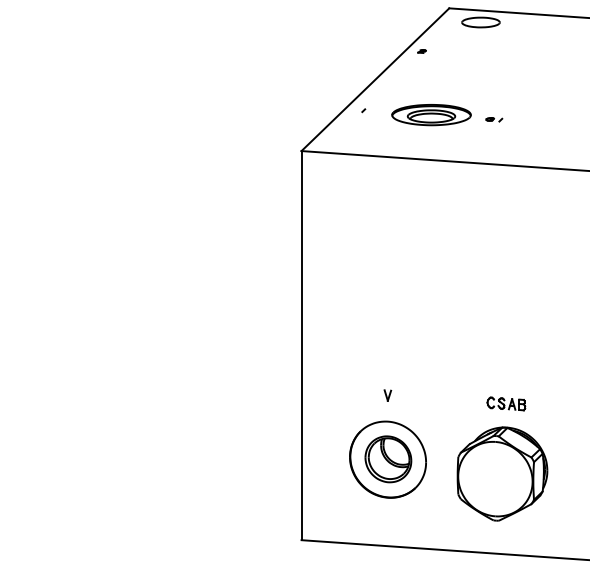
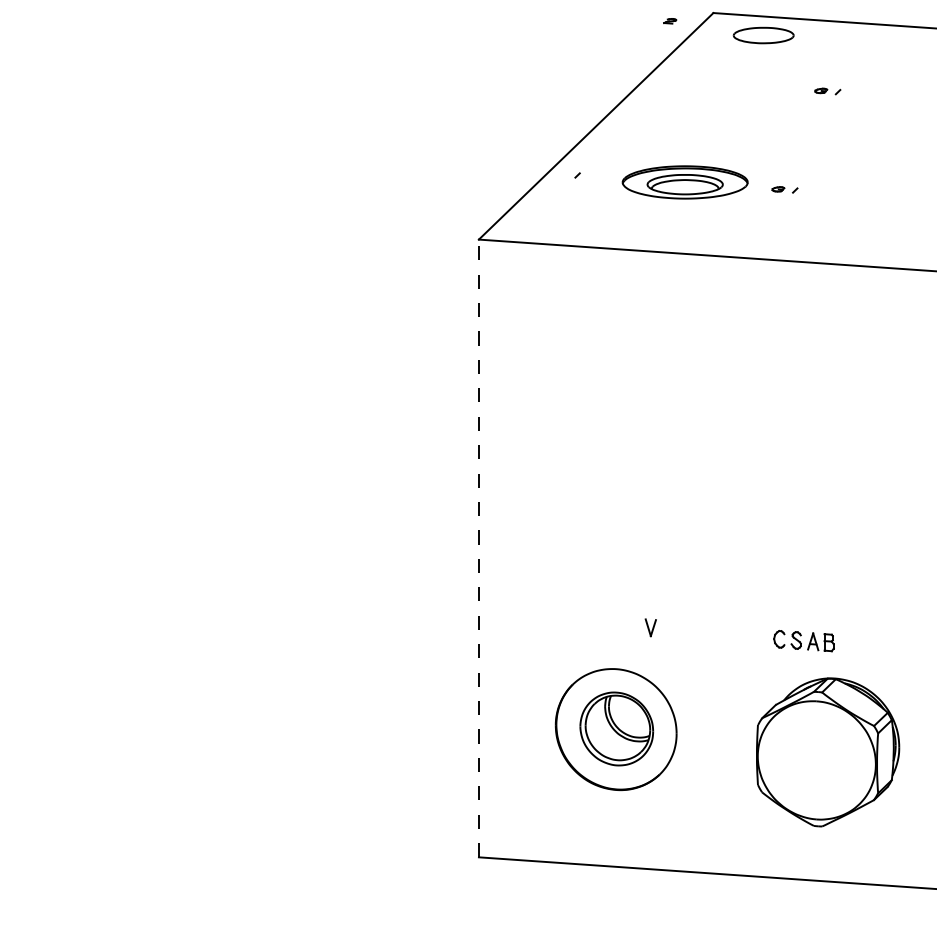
part: (421, 51) -> (669, 21), moved
part: (521, 57) -> (828, 91), added
line: (301, 345) -> (478, 548), solid -> dashed
part: (387, 395) -> (650, 627), moved
part: (502, 473) -> (828, 751), moved

